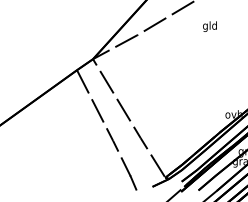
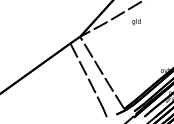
text: (210, 25) -> (136, 21), moved

